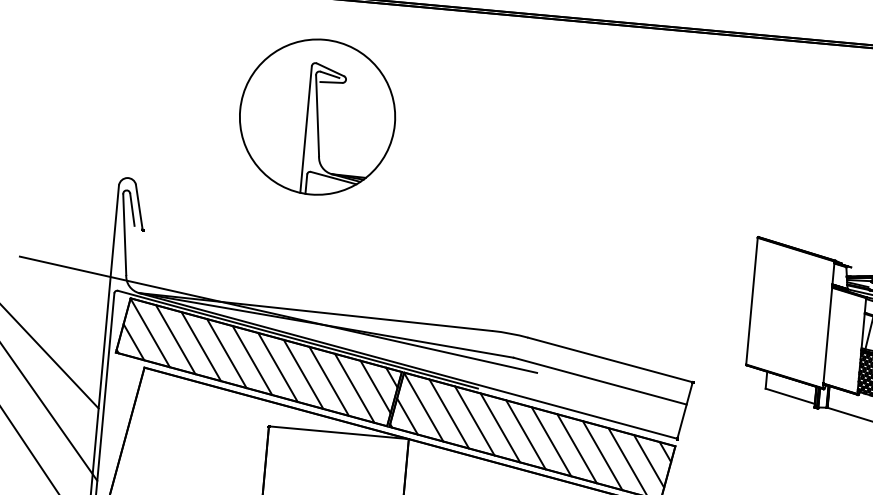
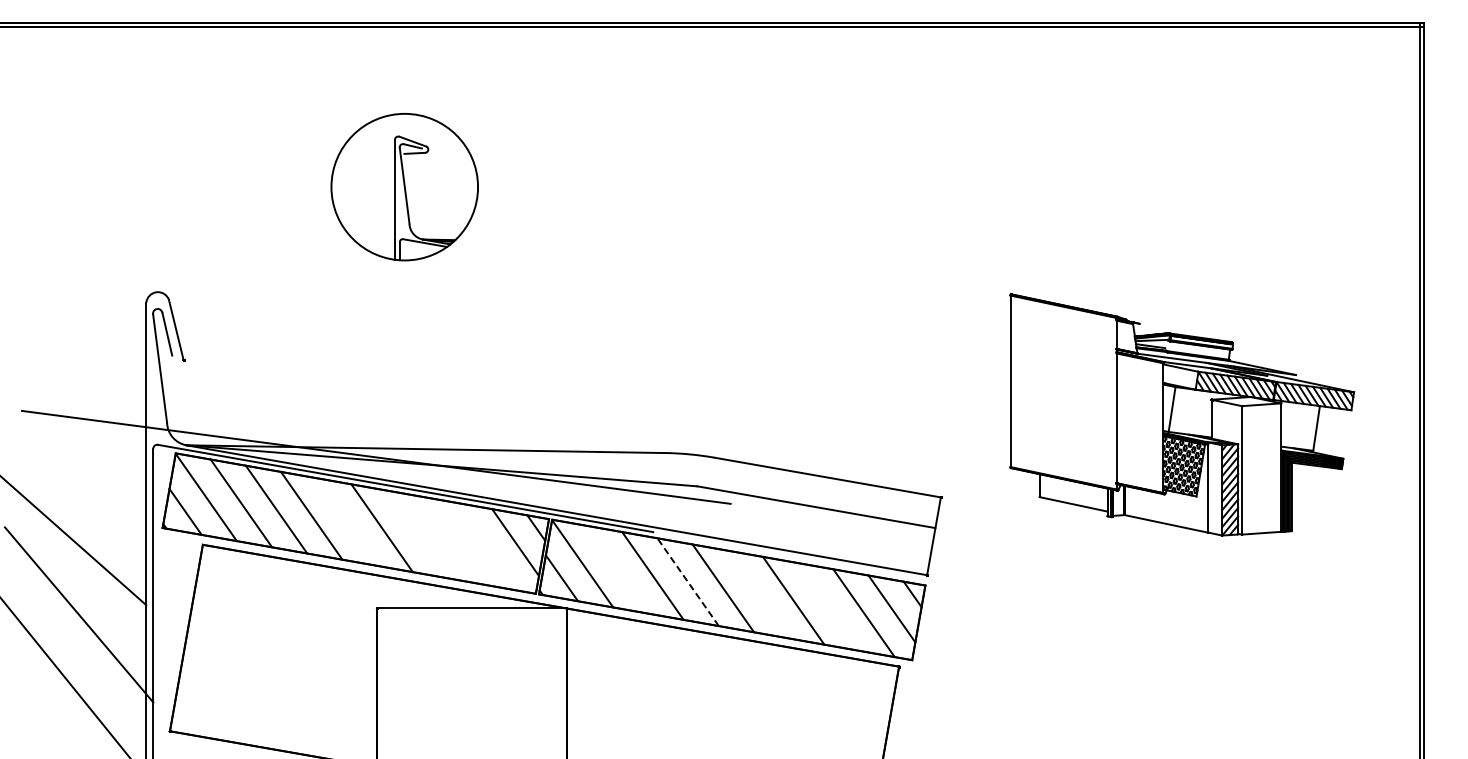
part: (317, 116) -> (404, 186), size x0.7
line: (252, 360) -> (346, 521), removed
line: (303, 374) -> (417, 534), removed
line: (329, 381) -> (452, 540), removed
line: (354, 388) -> (487, 546), removed
line: (449, 413) -> (617, 569), removed
line: (500, 428) -> (688, 582), solid -> dashed
line: (551, 441) -> (758, 594), removed
line: (602, 455) -> (828, 606), removed

